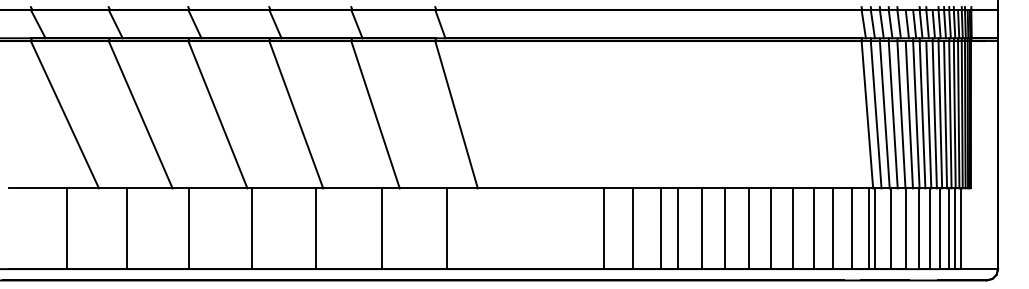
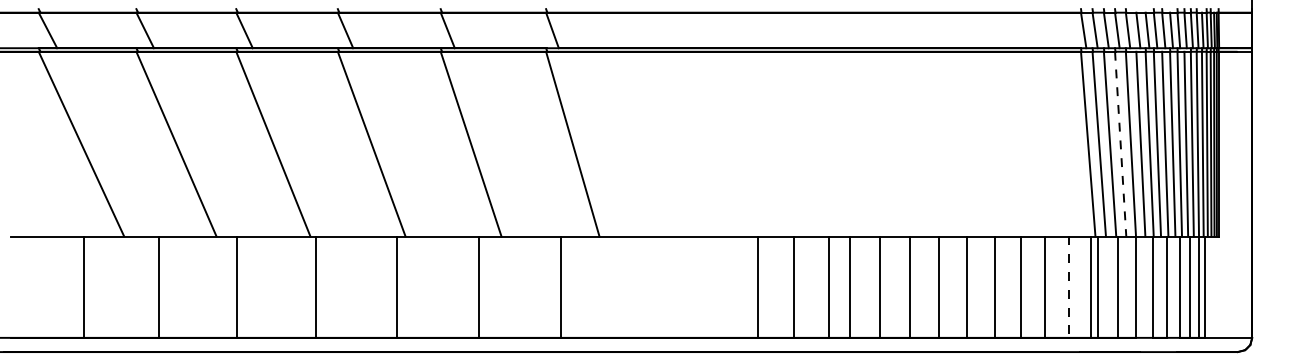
line: (893, 114) -> (1120, 143), solid -> dashed
line: (851, 229) -> (1068, 288), solid -> dashed

